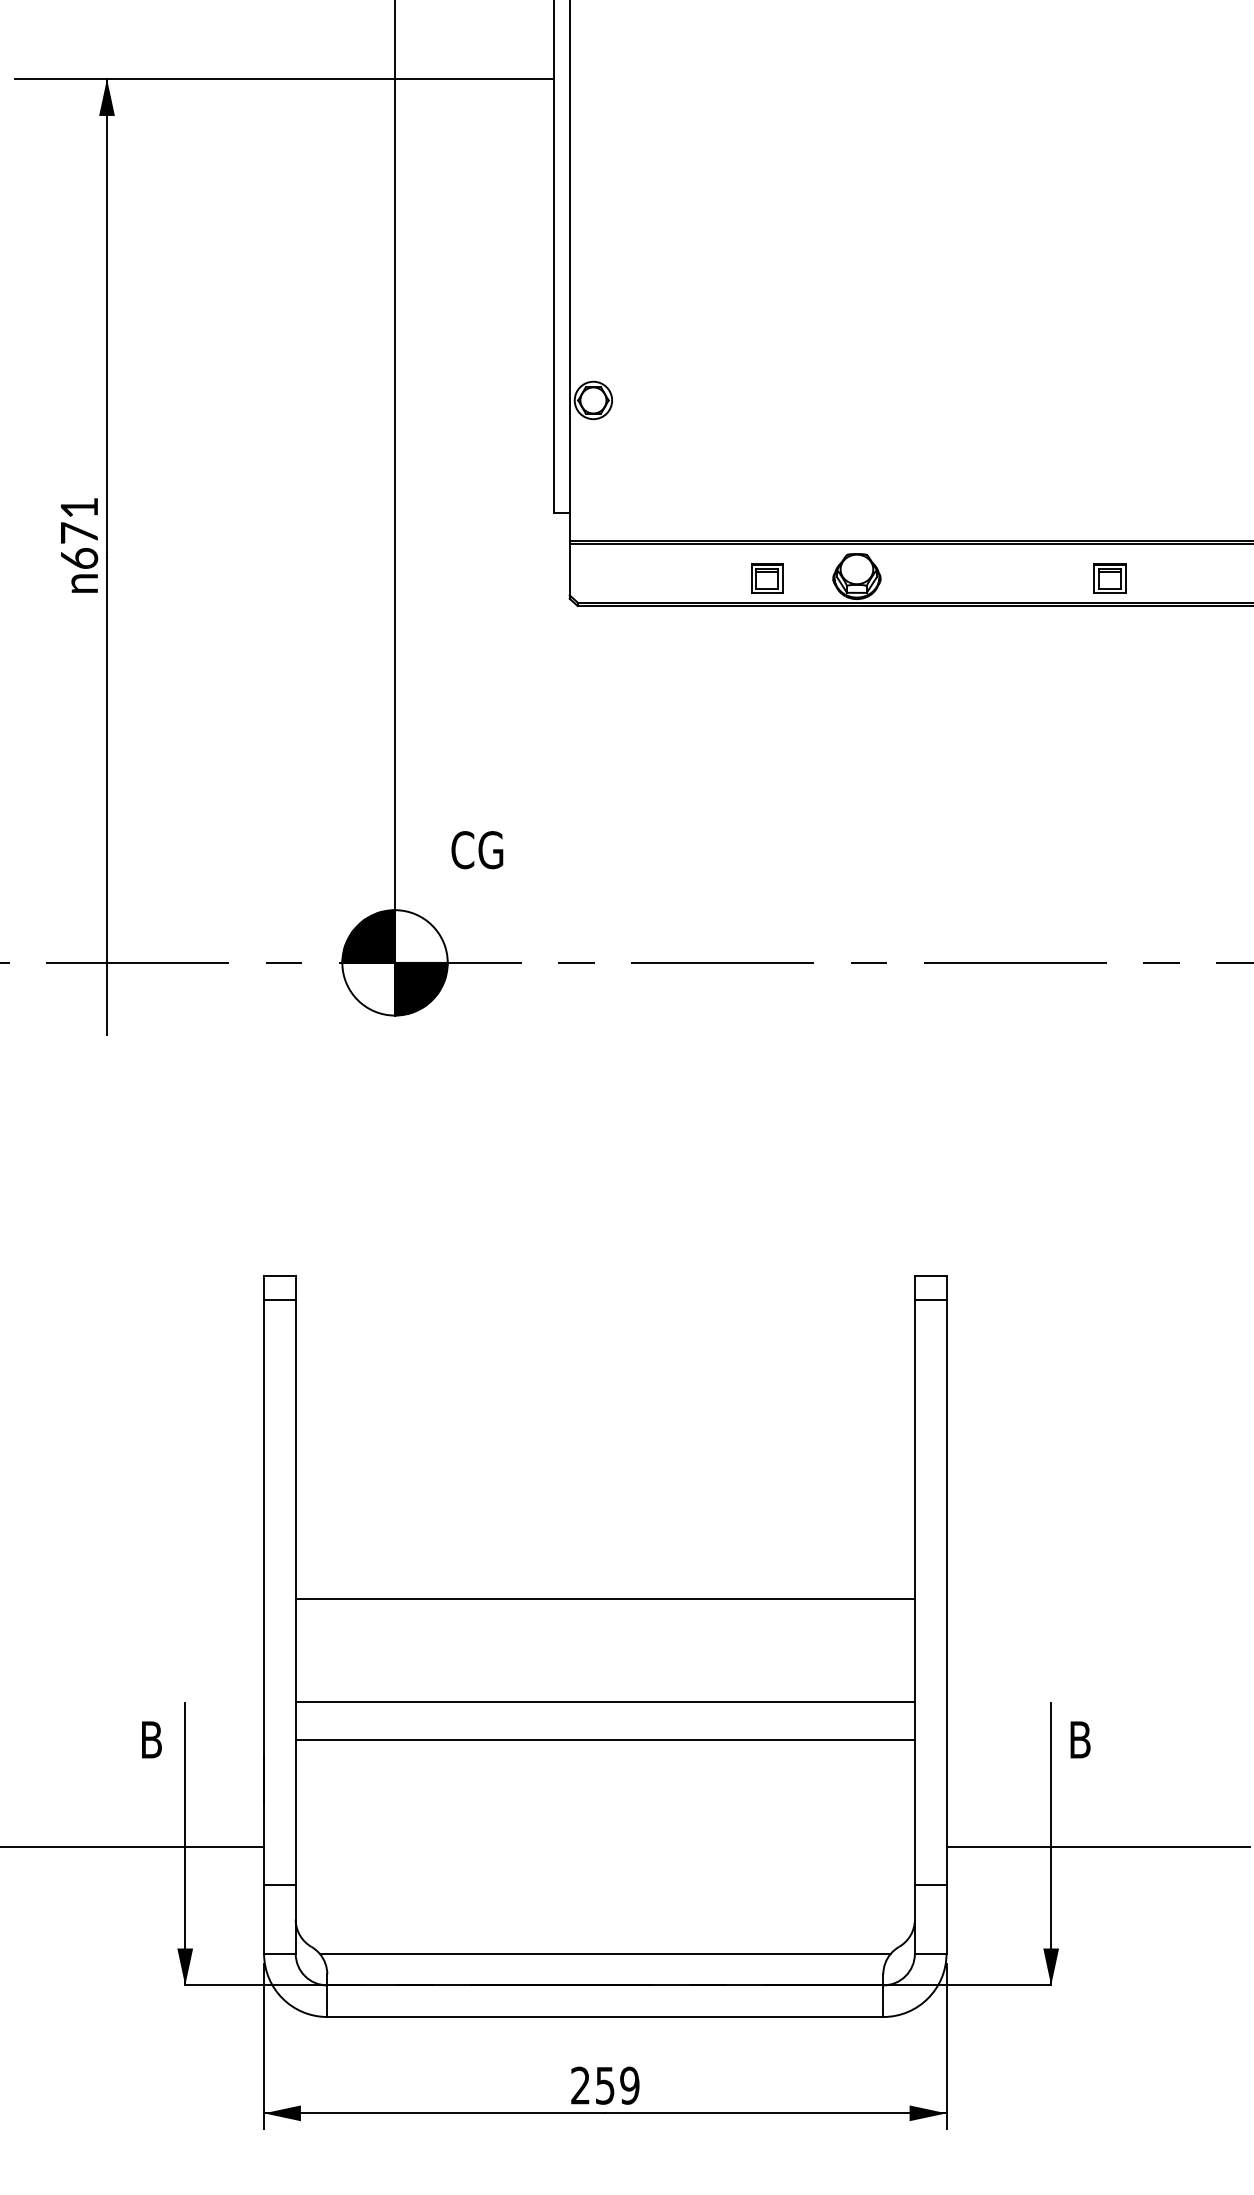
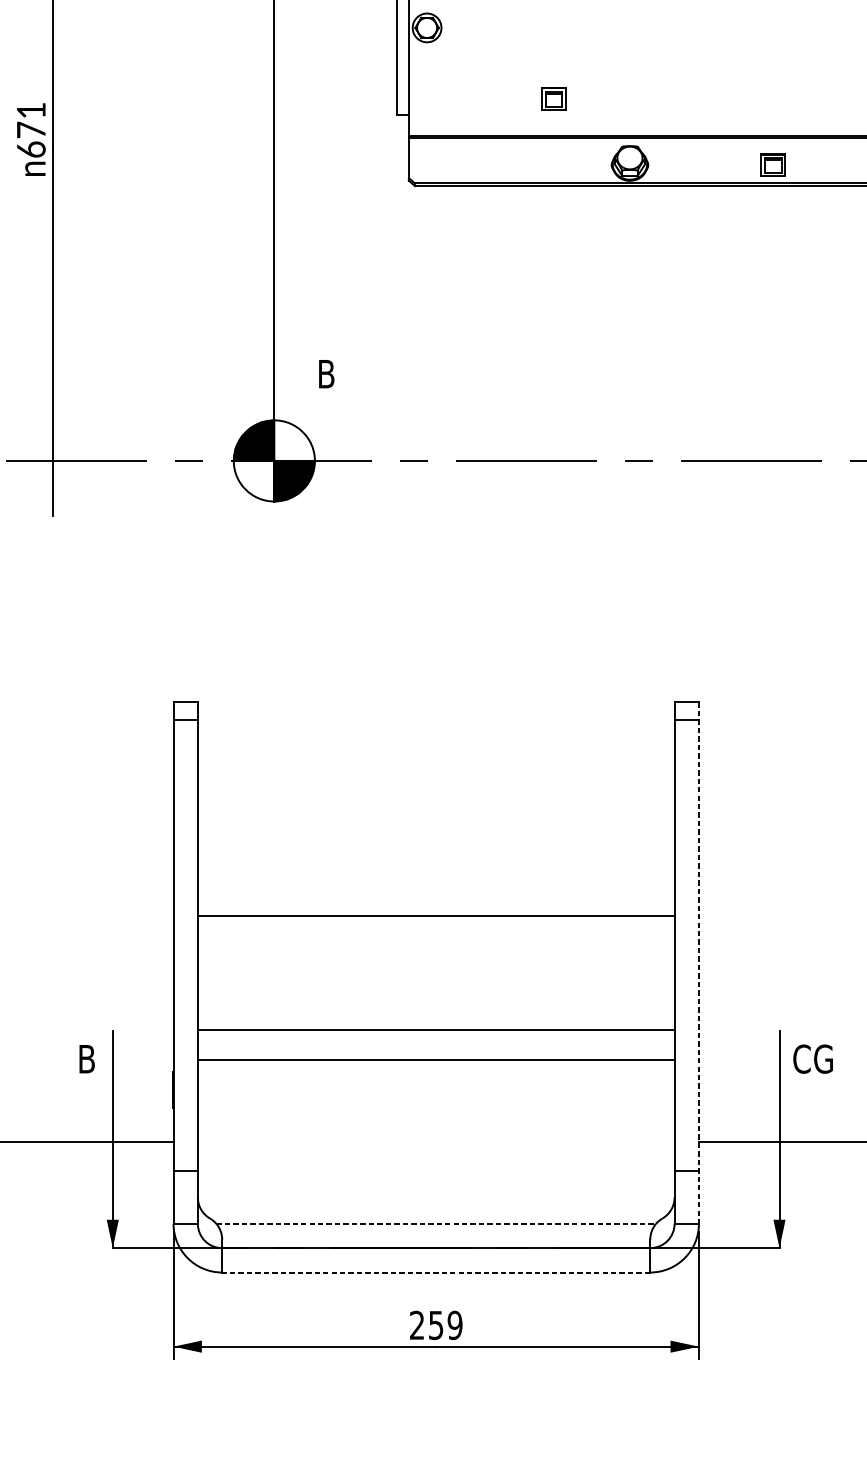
part: (767, 578) -> (554, 98), moved
part: (1109, 578) -> (772, 165), moved
text: (477, 850) -> (337, 374), CG -> B
line: (604, 1599) -> (435, 916), moved
line: (946, 1615) -> (698, 963), solid -> dashed
text: (1094, 1739) -> (812, 1058), B -> CG
line: (605, 1953) -> (436, 1223), solid -> dashed
line: (605, 2017) -> (436, 1272), solid -> dashed

